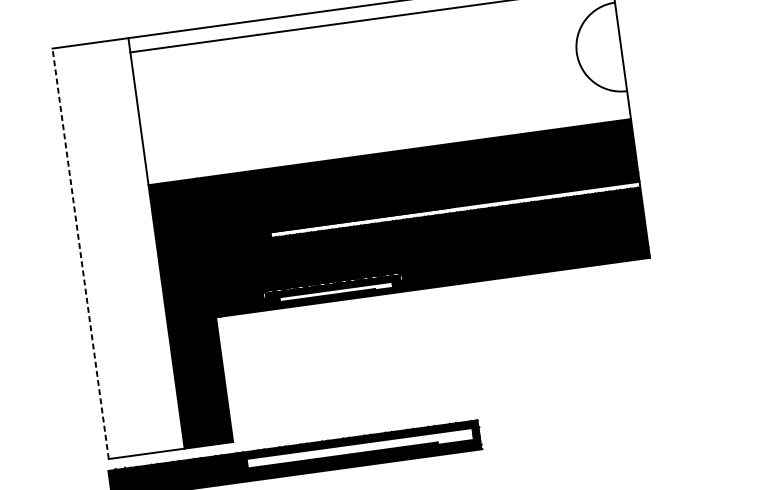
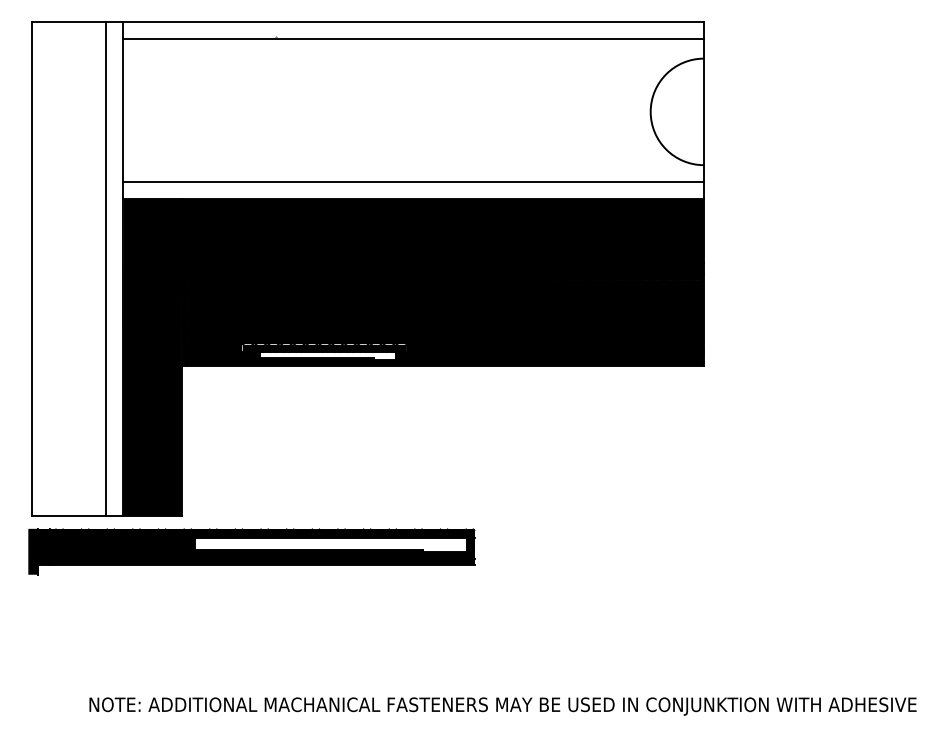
line: (387, 137) -> (413, 181), added
fill: (455, 208) -> (481, 276), added
line: (142, 244) -> (106, 268), added
line: (80, 253) -> (31, 268), dashed -> solid

